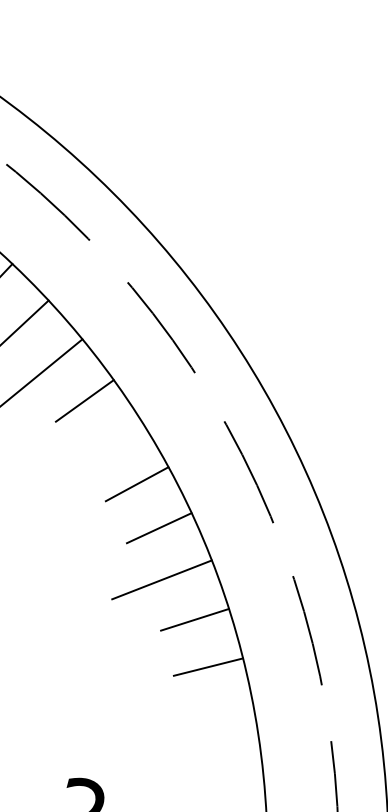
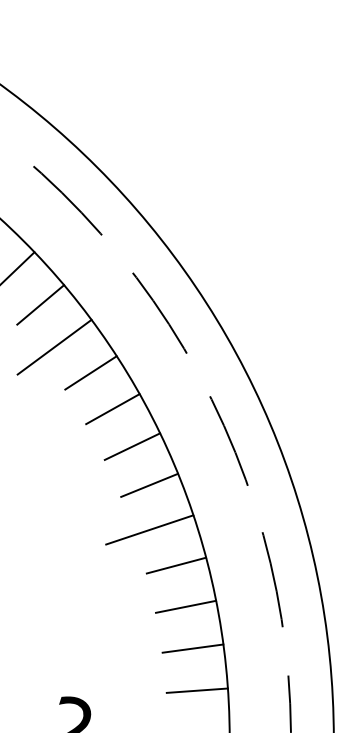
line: (111, 442) -> (112, 409), added
line: (218, 715) -> (192, 648), added
line: (225, 763) -> (196, 690), added

